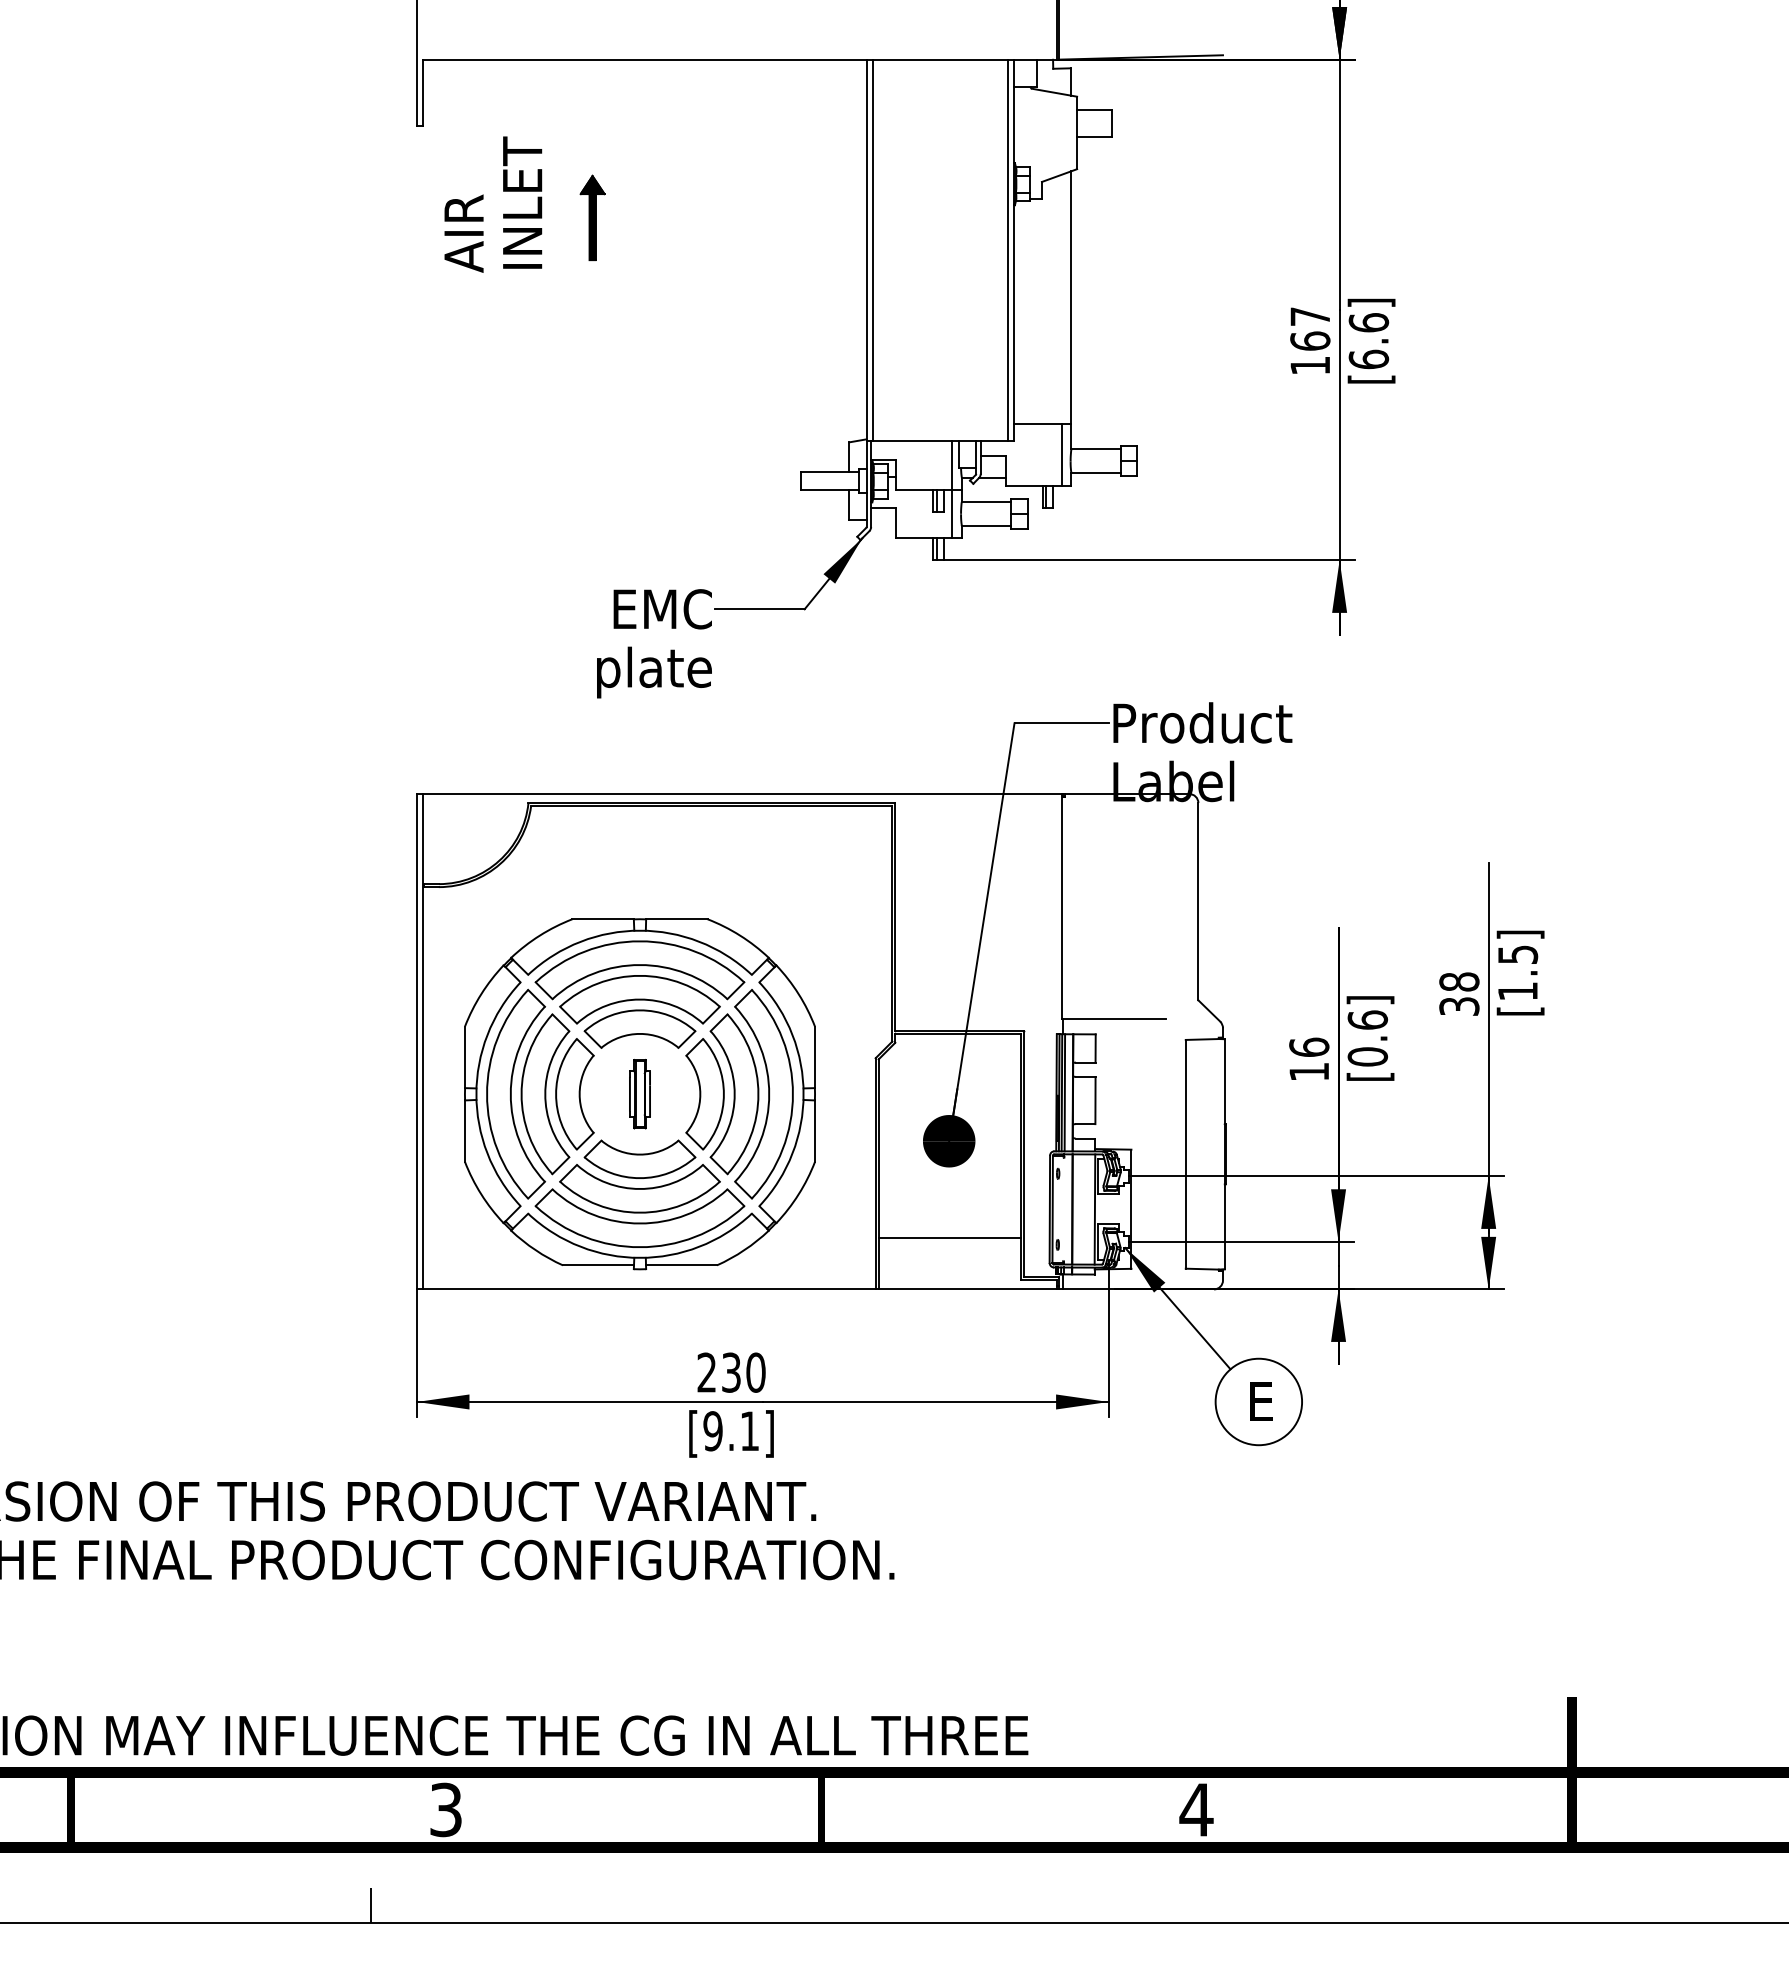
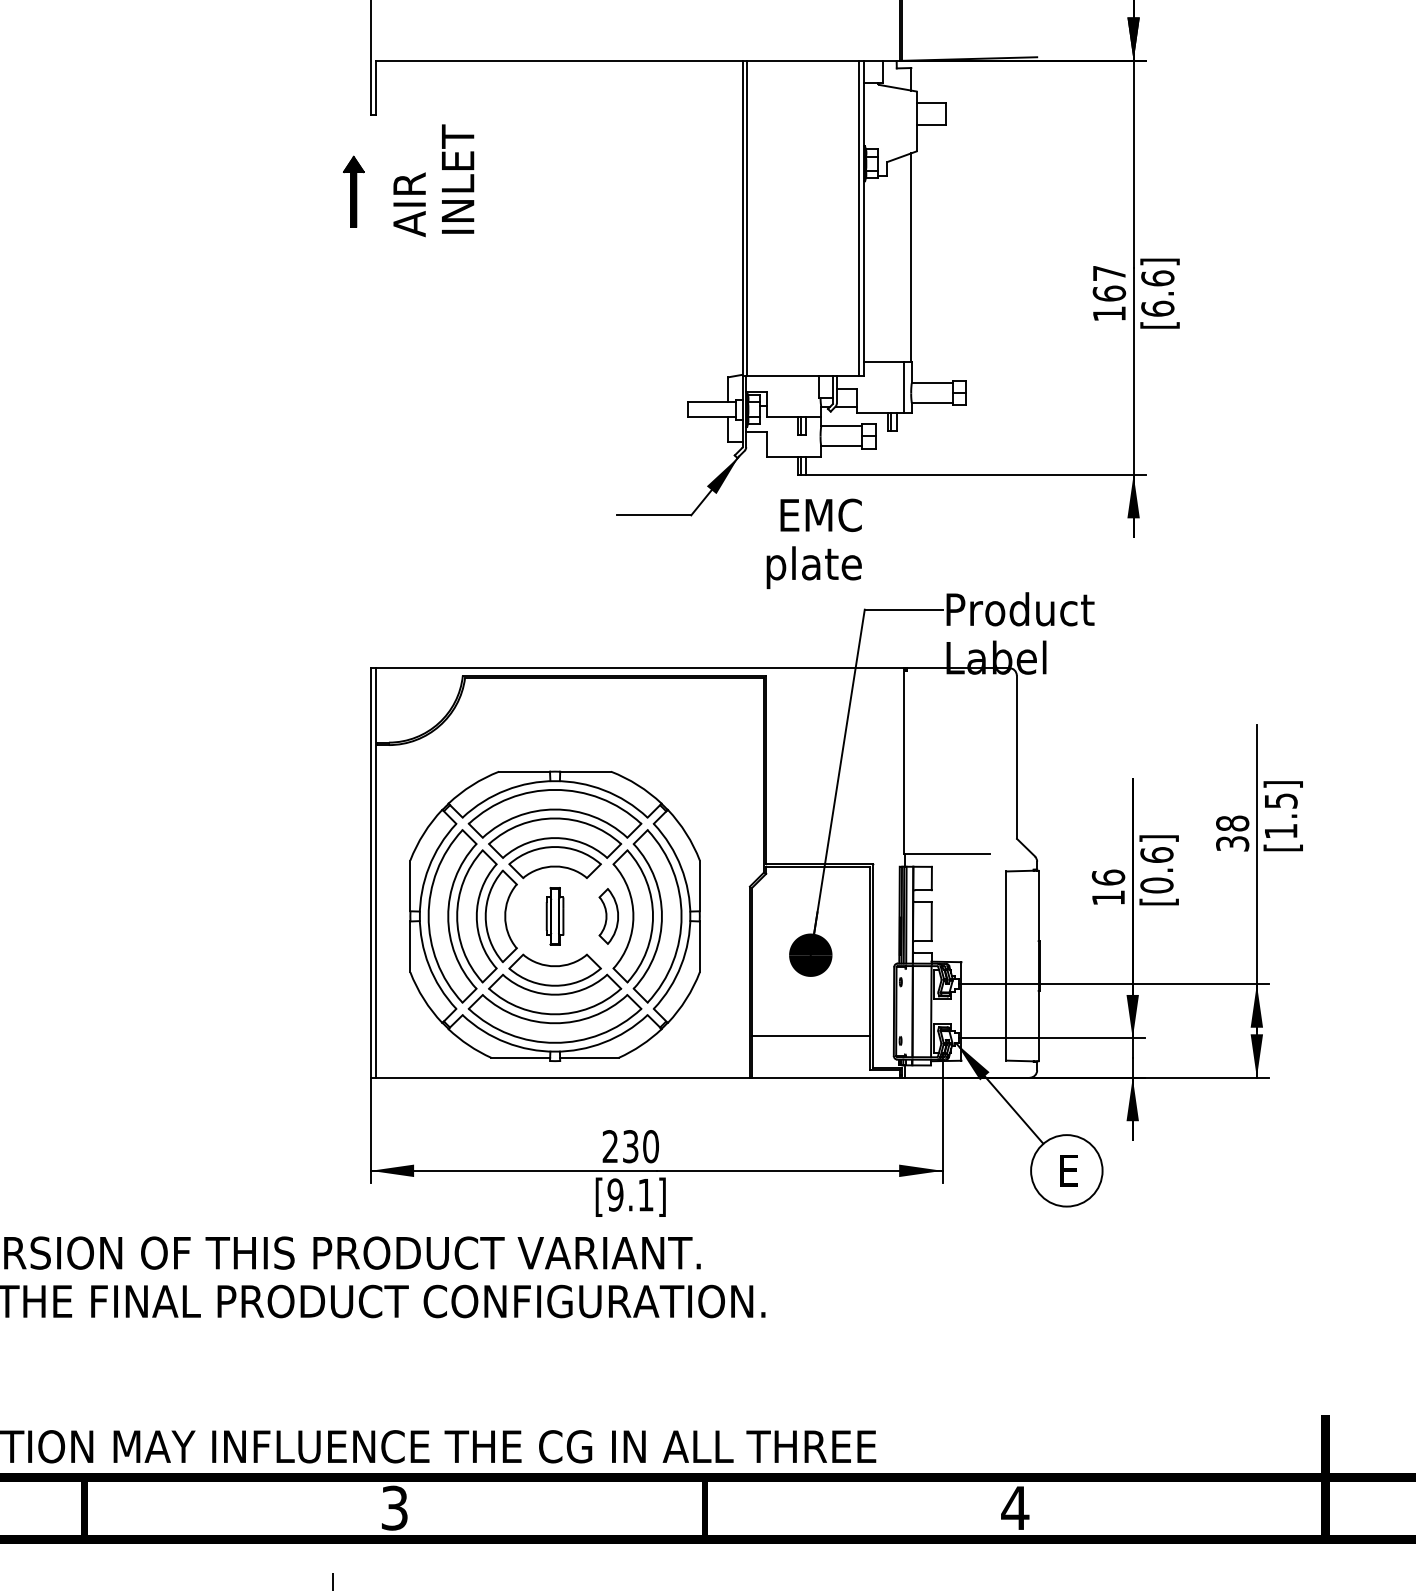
part: (592, 217) -> (353, 191), moved
line: (952, 489) -> (813, 416), removed
text: (654, 643) -> (814, 543), moved
part: (704, 1094) -> (608, 916), size x0.6

